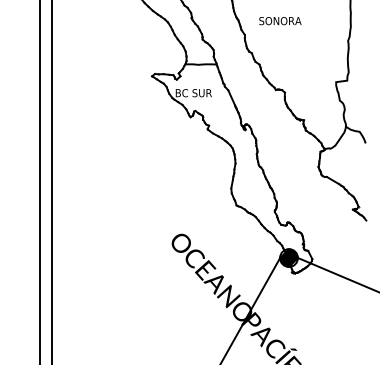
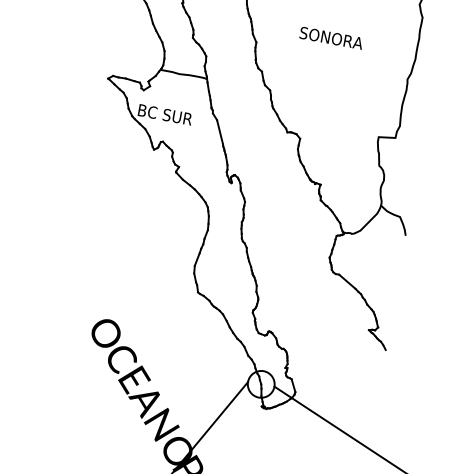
text: (280, 21) -> (331, 38), moved
hatch: (288, 257) -> (260, 383), removed

